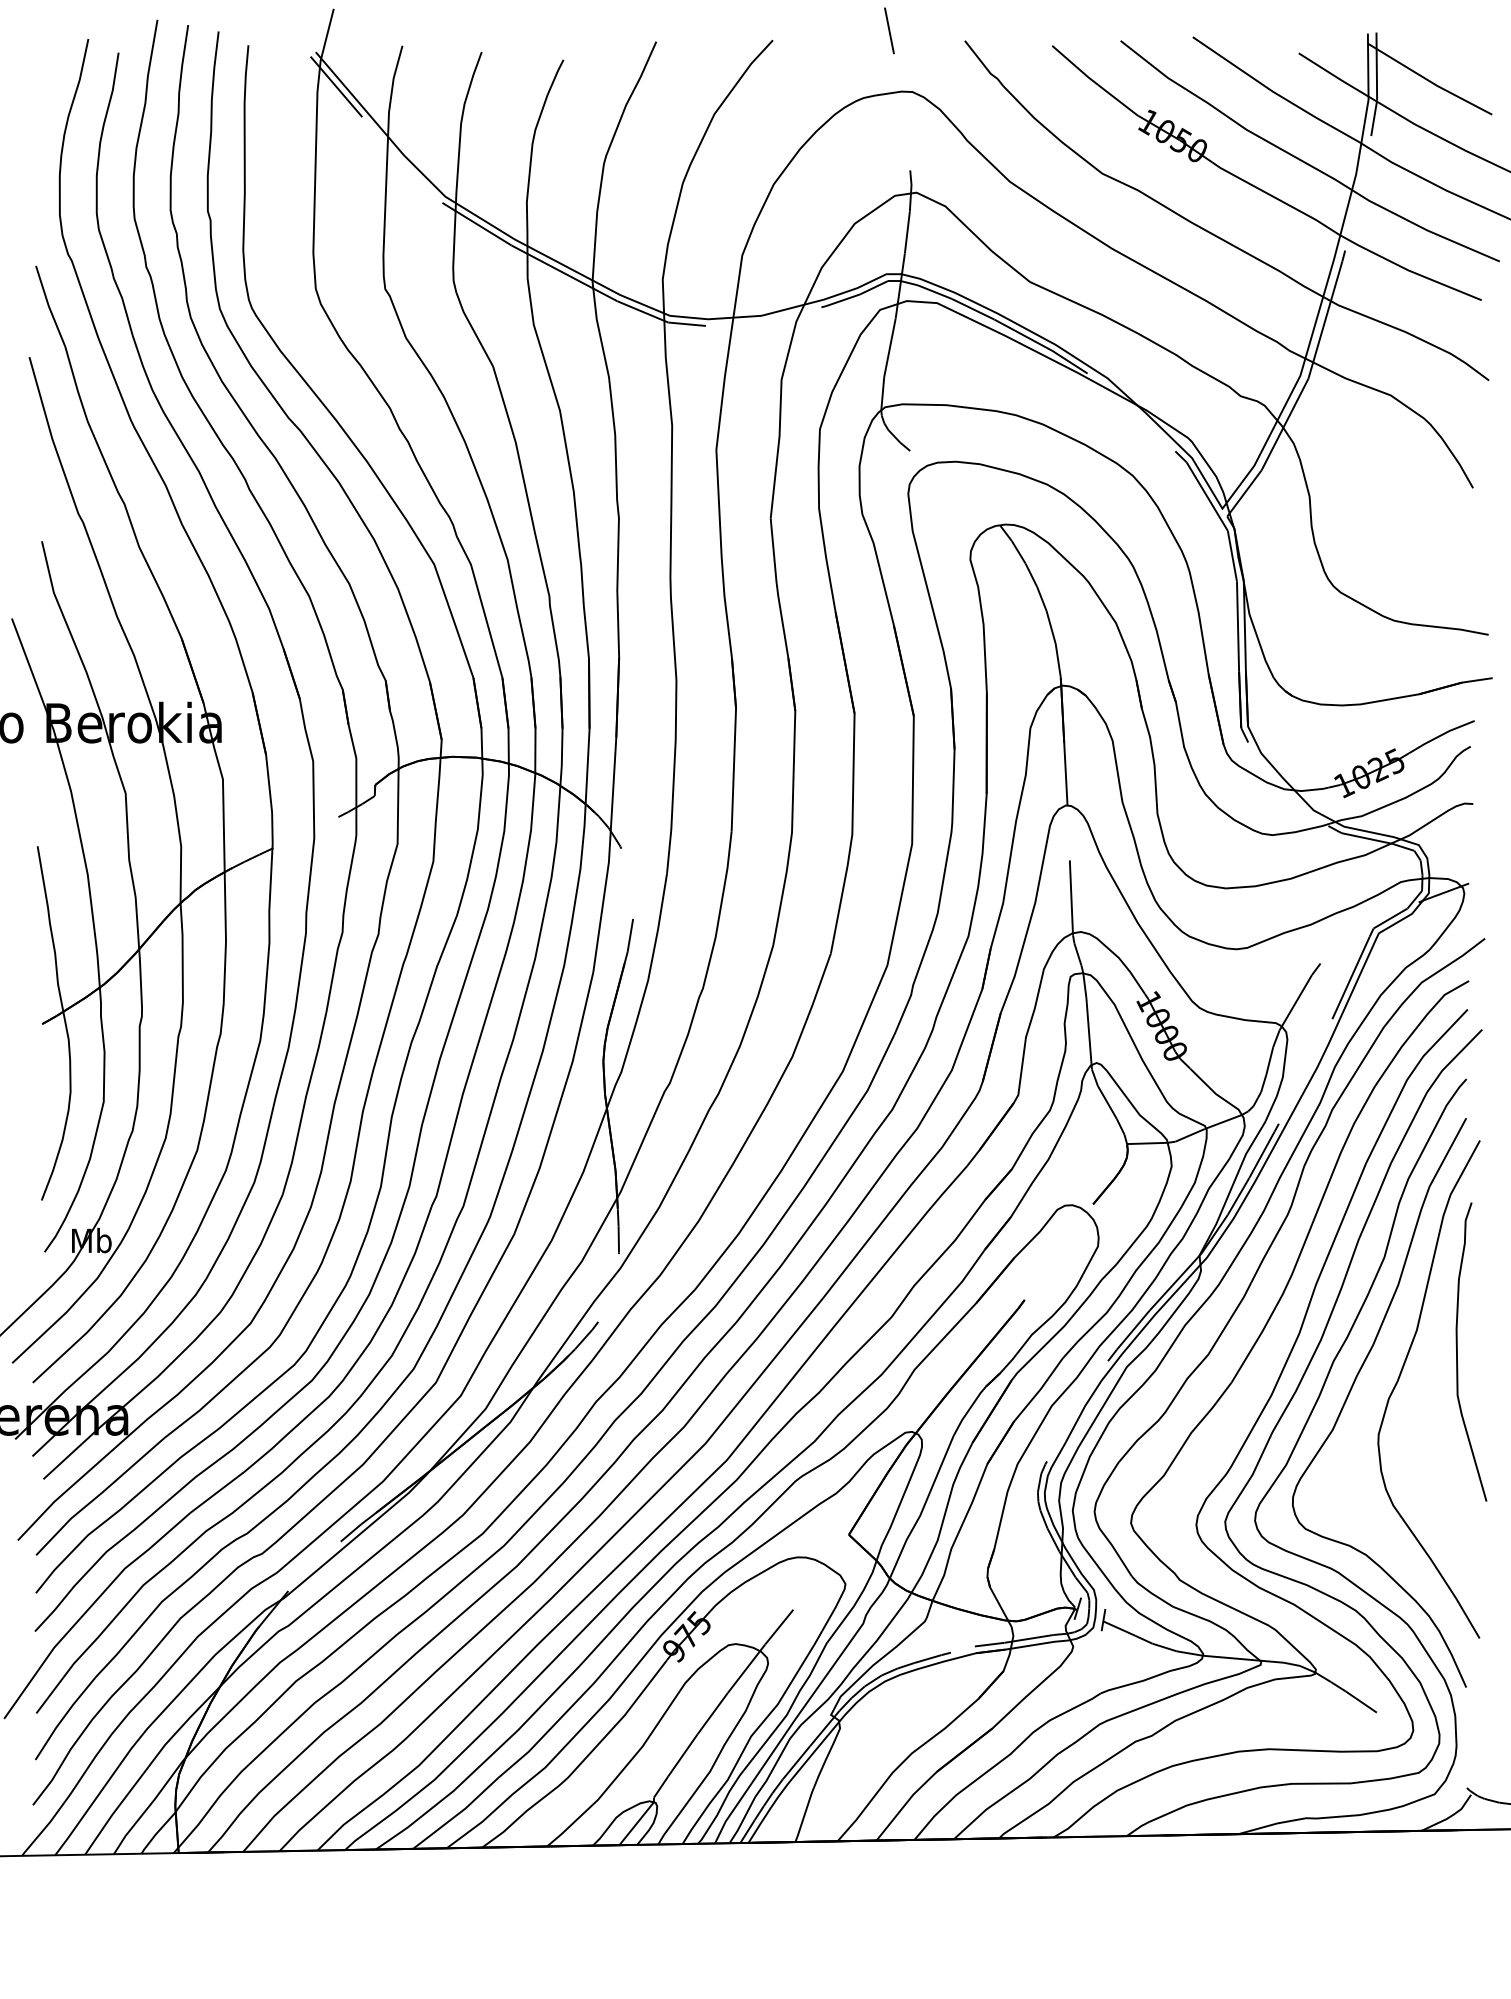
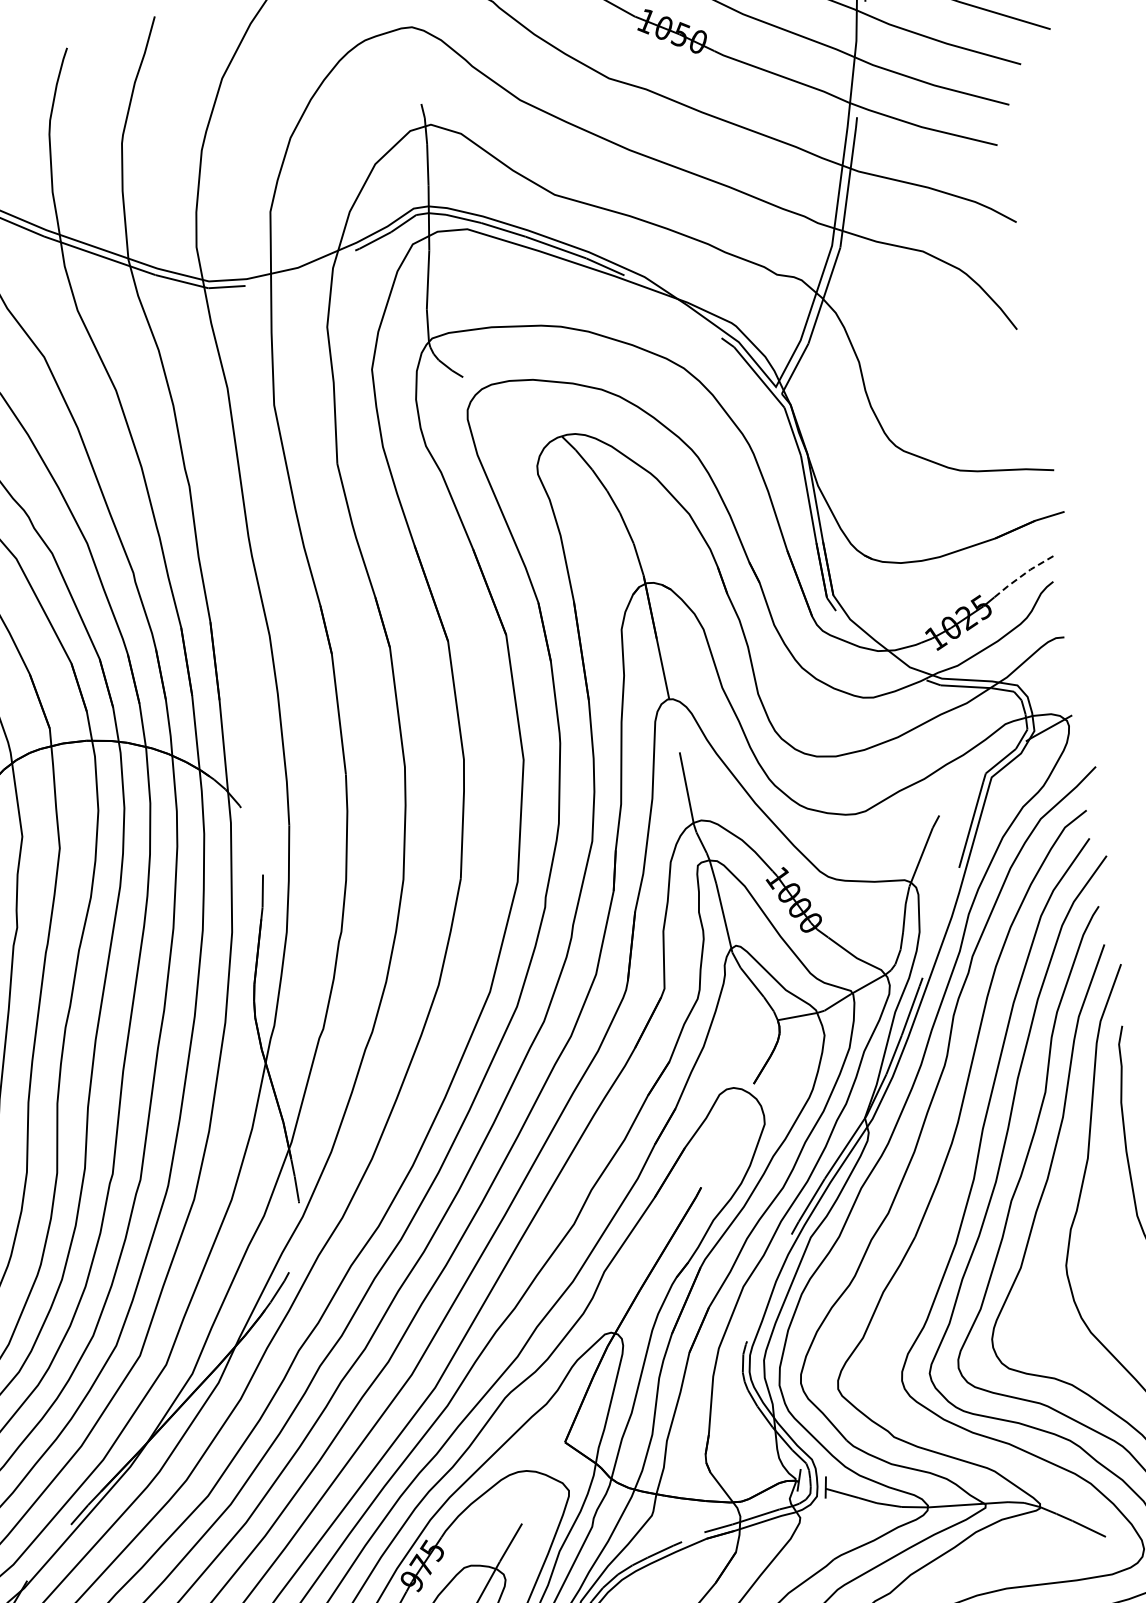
line: (1441, 735) -> (1023, 575), solid -> dashed

